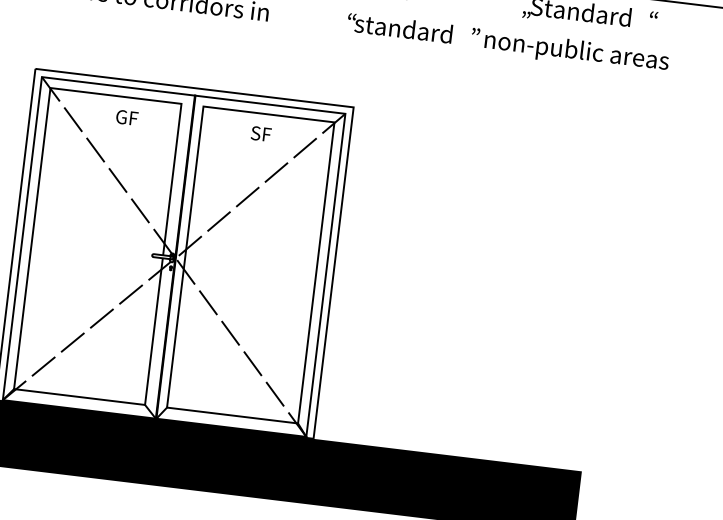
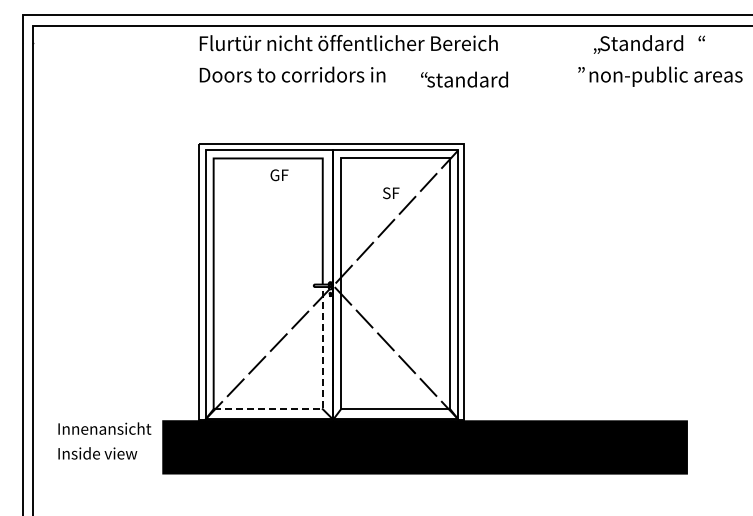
text: (399, 28) -> (464, 79), moved
text: (570, 51) -> (660, 76), moved
text: (261, 134) -> (391, 193), moved
line: (106, 165) -> (267, 216), removed
line: (145, 398) -> (322, 403), solid -> dashed

